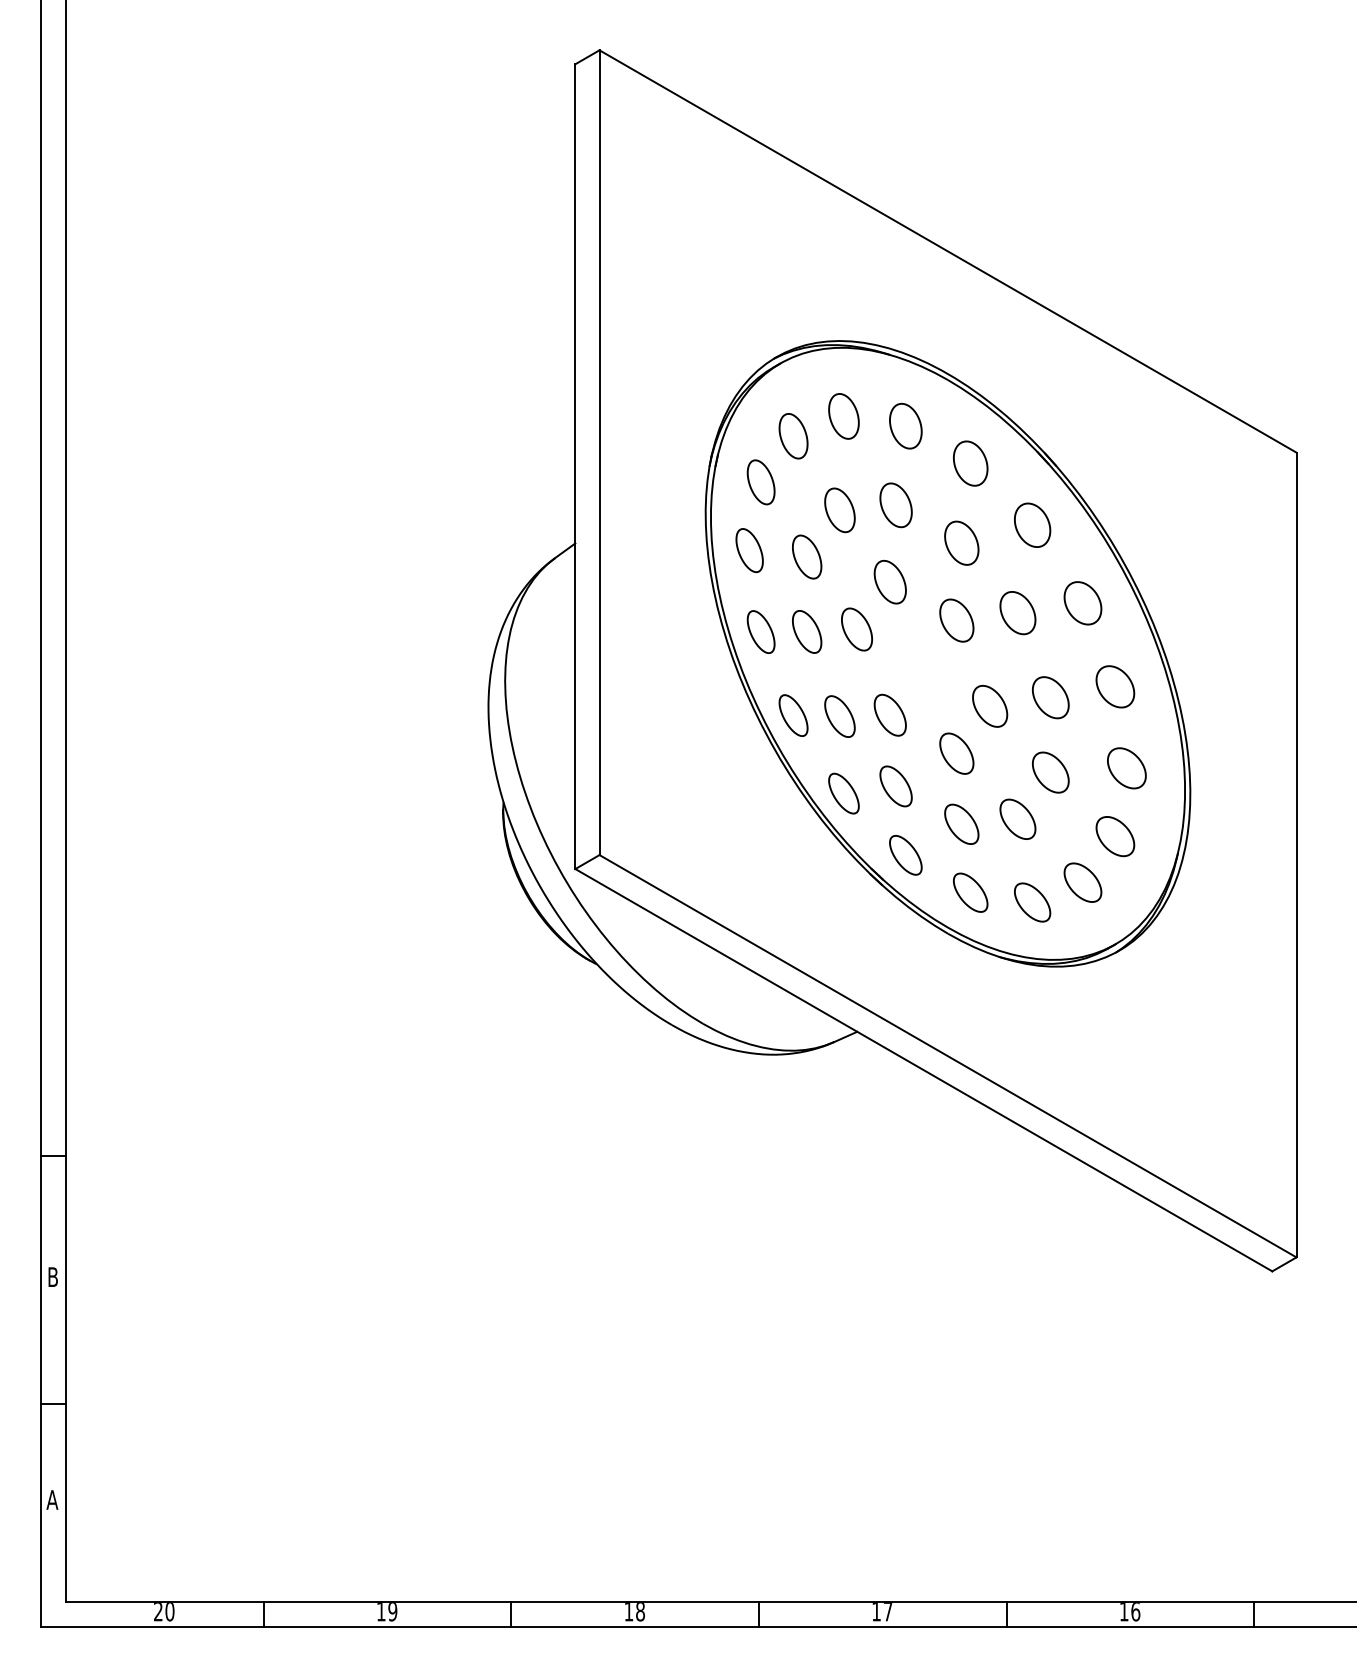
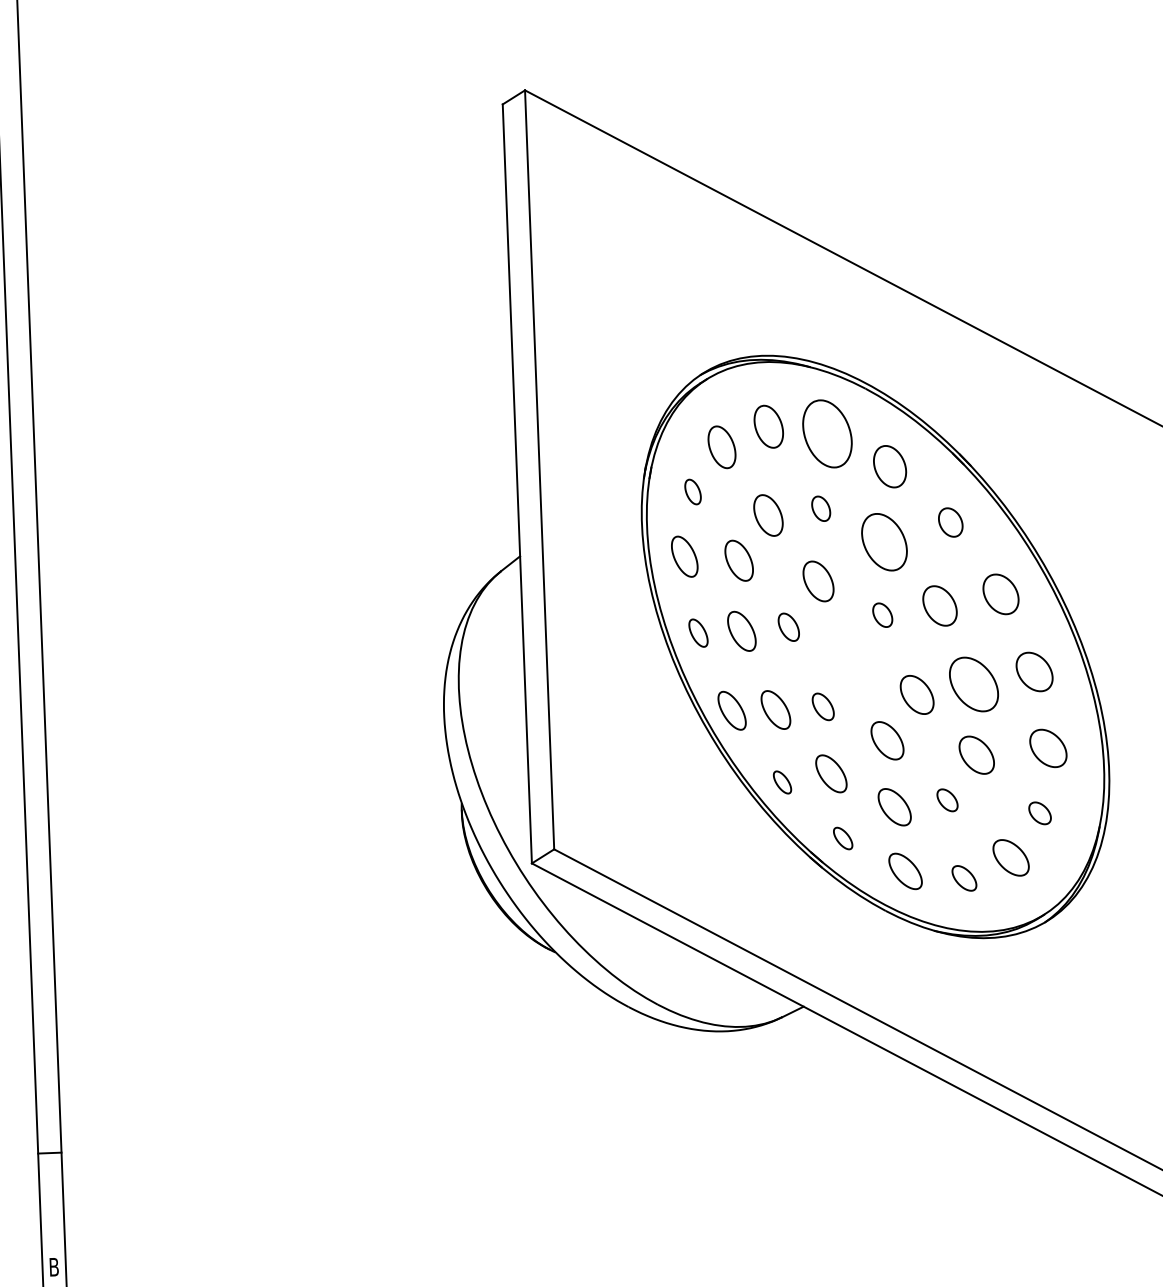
part: (905, 425) -> (827, 433), size x1.6
part: (760, 482) -> (692, 492), size x0.6
part: (895, 505) -> (820, 508), size x0.6
part: (1032, 524) -> (950, 521), size x0.7
part: (961, 542) -> (884, 541), size x1.4
part: (956, 620) -> (882, 615), size x0.6
part: (856, 629) -> (788, 627), size x0.7
part: (760, 631) -> (697, 632), size x0.7
part: (1050, 697) -> (973, 684), size x1.4
part: (889, 714) -> (822, 706), size x0.7
part: (843, 793) -> (782, 782), size x0.6
part: (1017, 818) -> (947, 799), size x0.6
part: (1115, 836) -> (1040, 813), size x0.6
part: (905, 855) -> (842, 838), size x0.6
part: (1032, 902) -> (964, 878), size x0.7

